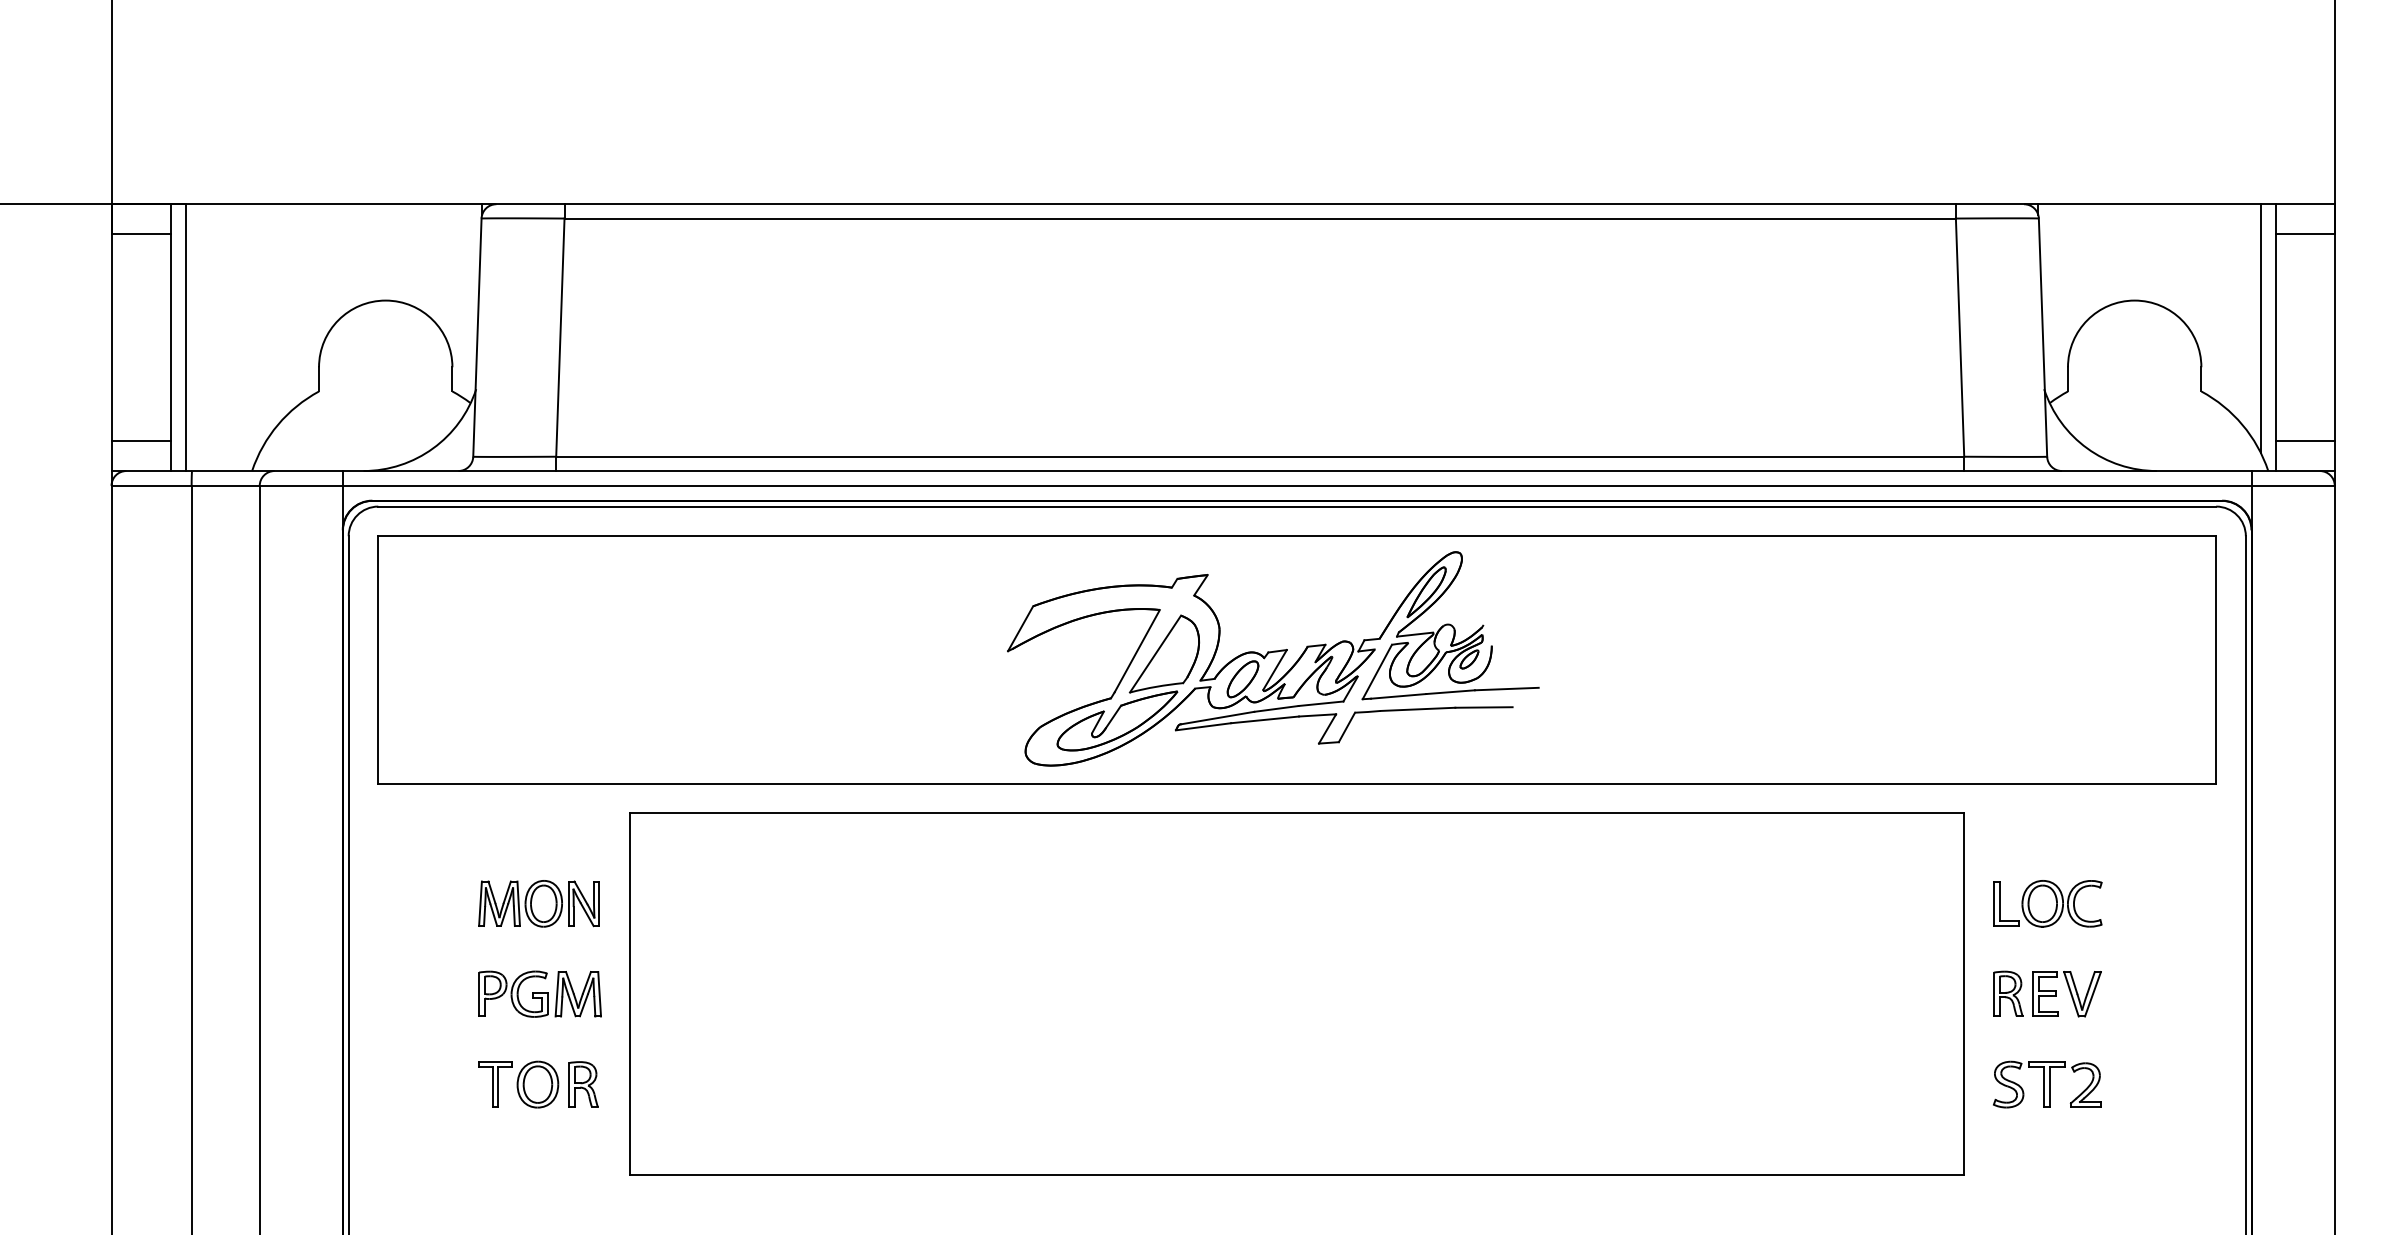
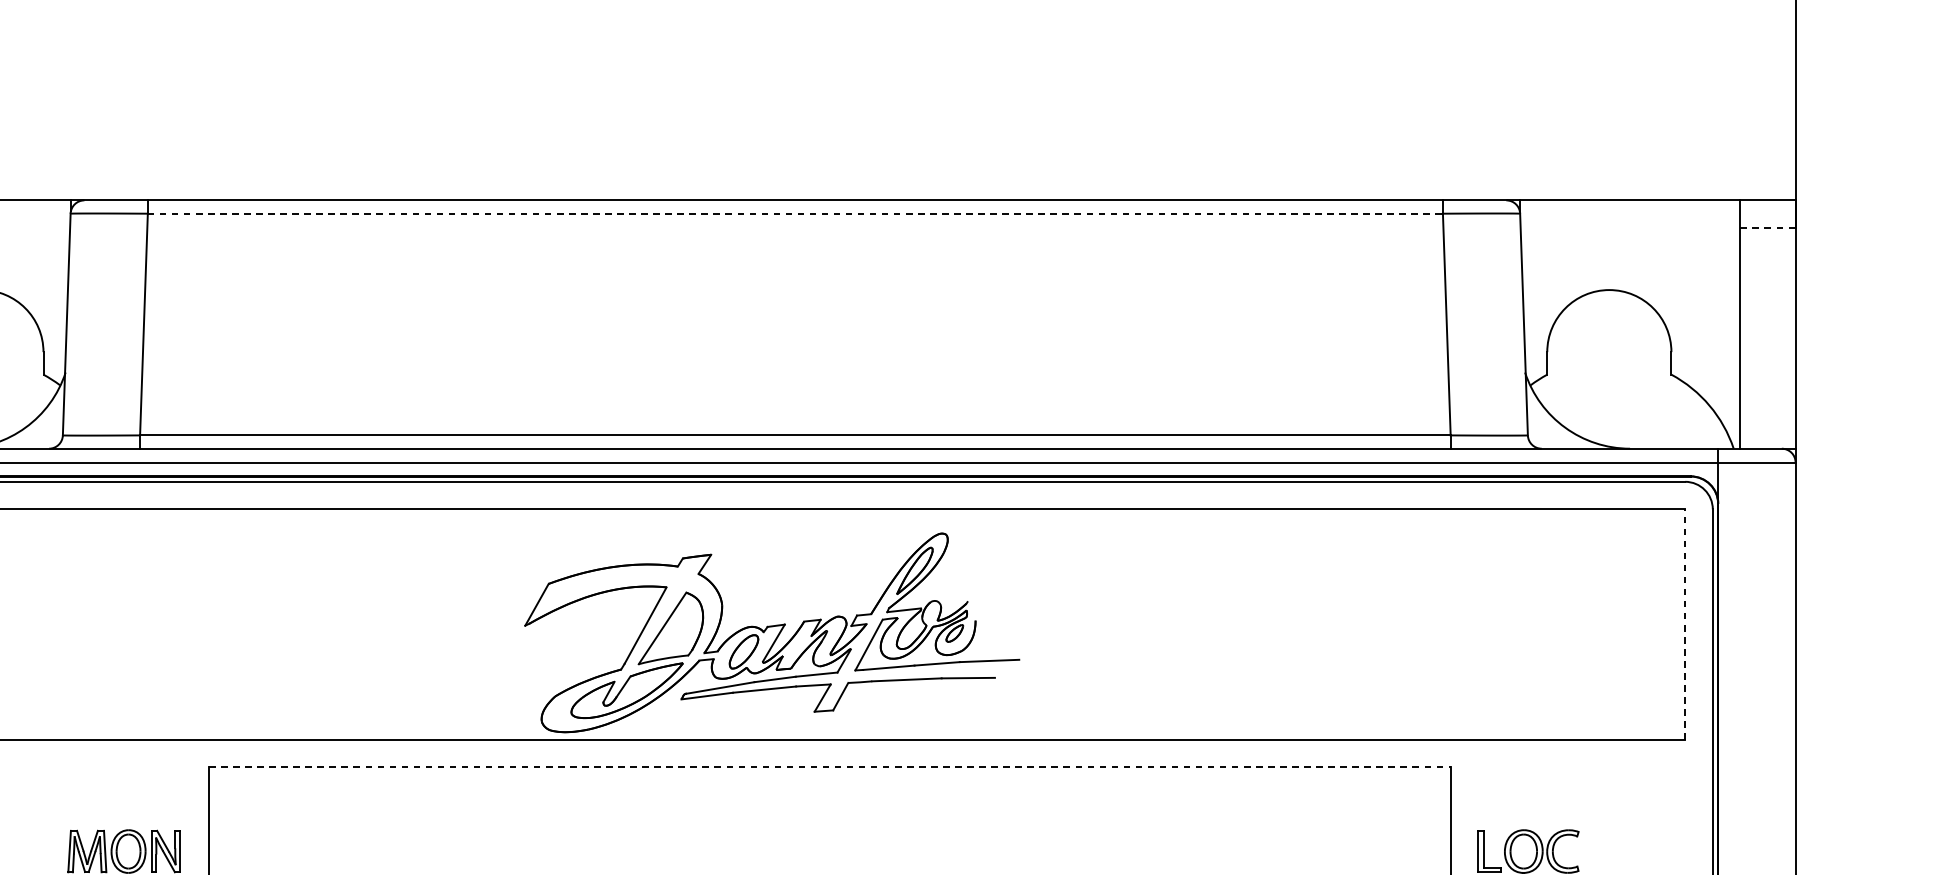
line: (1260, 218) -> (795, 213), solid -> dashed
line: (2305, 233) -> (1768, 227), solid -> dashed
line: (2260, 328) -> (1726, 316), removed
line: (2304, 441) -> (1767, 421), removed
part: (1273, 658) -> (772, 632), moved
line: (2216, 660) -> (1685, 625), solid -> dashed
line: (1297, 813) -> (830, 767), solid -> dashed

